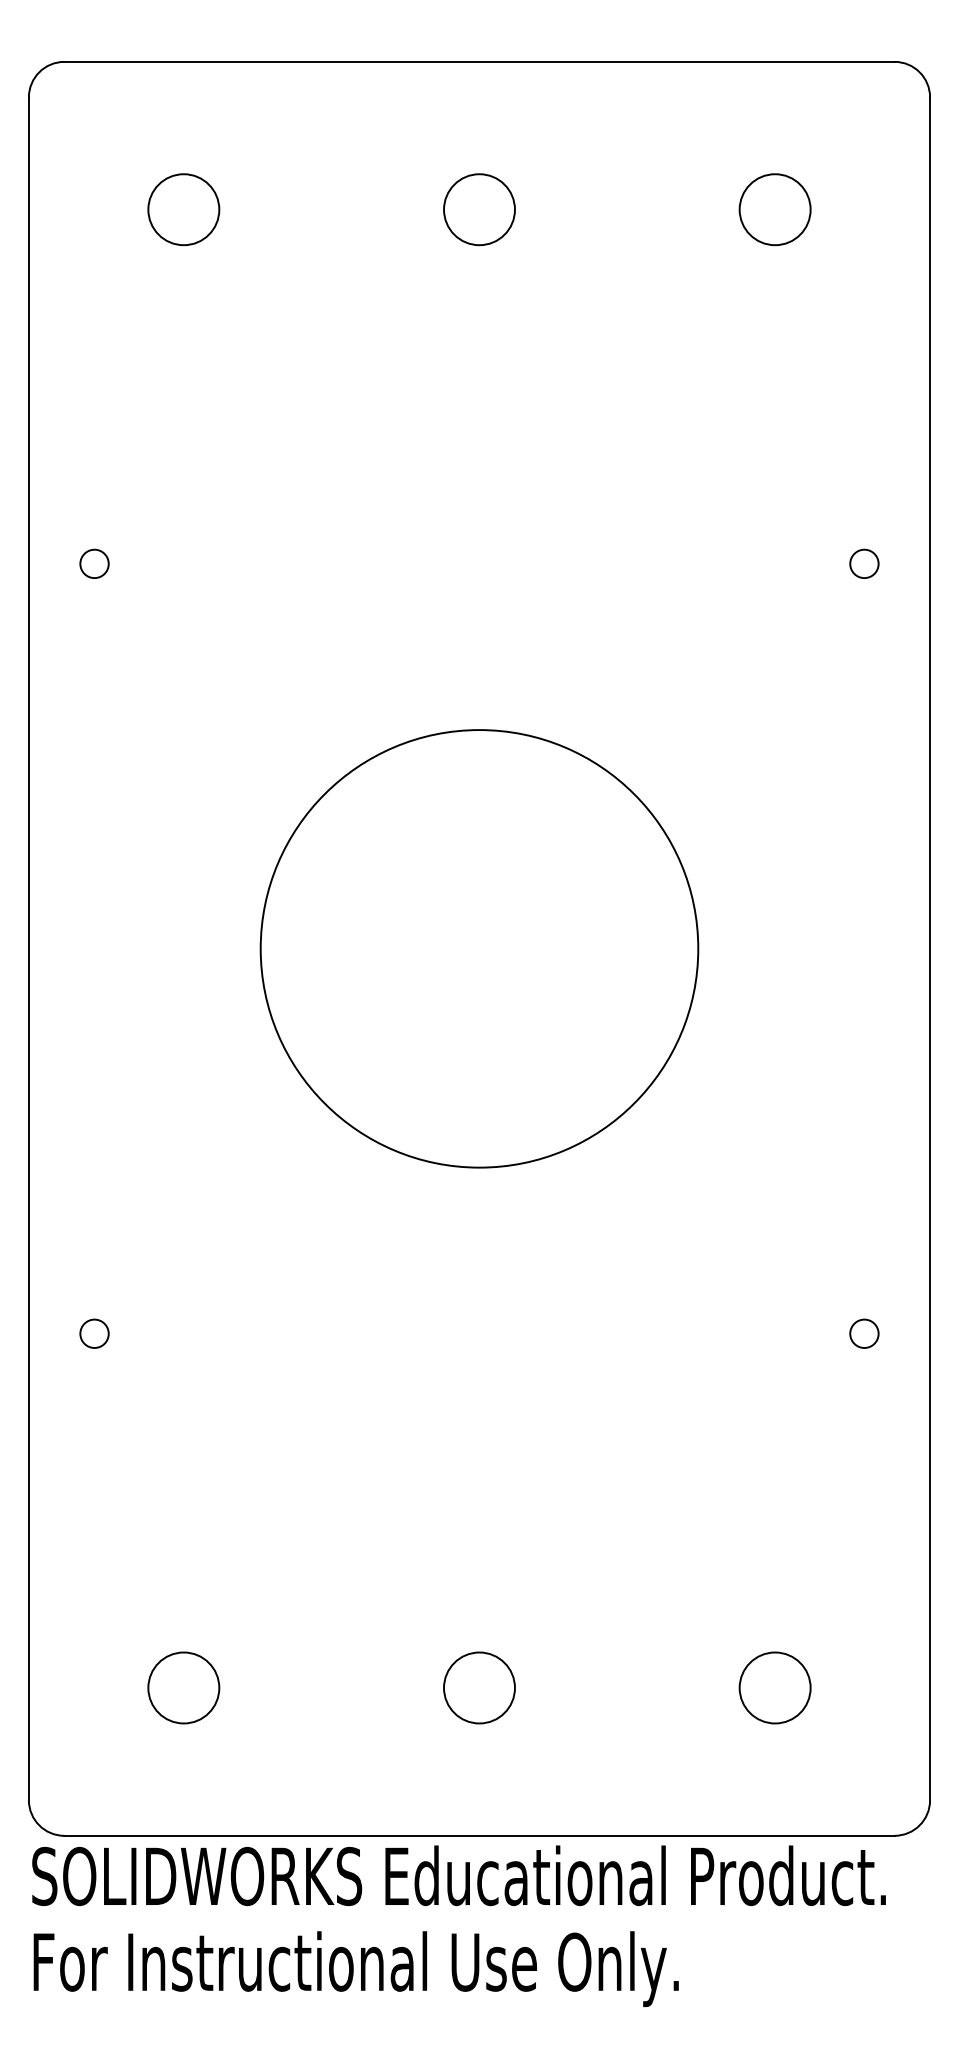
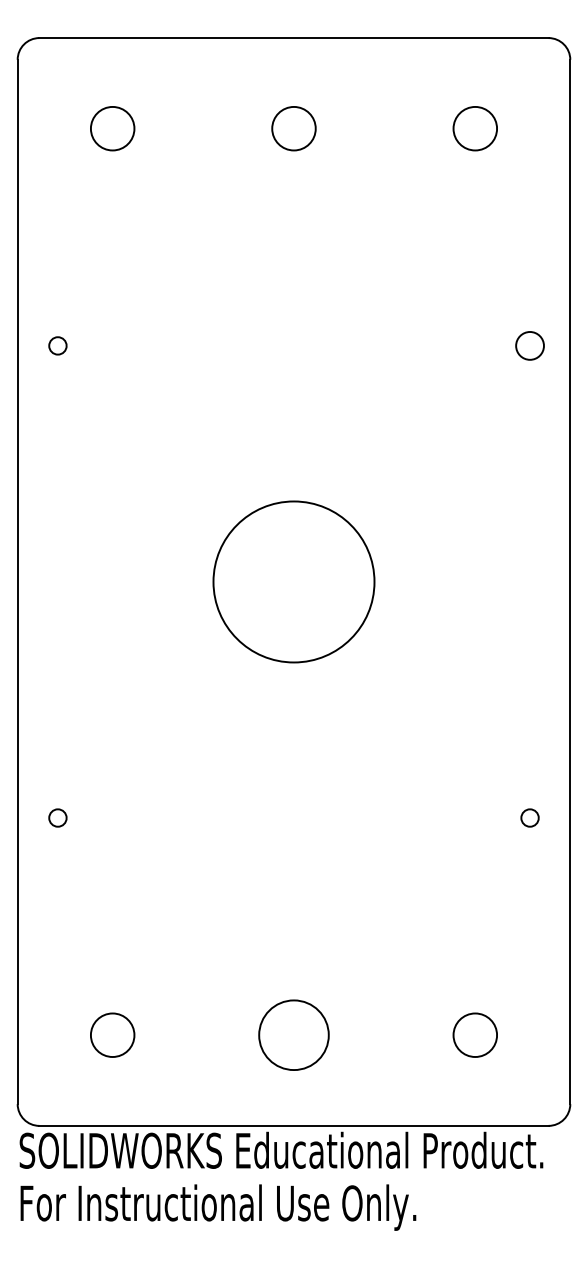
circle: (863, 563) -> (529, 345), size x1.6
circle: (478, 948) -> (293, 581), size x0.6
circle: (478, 1688) -> (293, 1035), size x1.6

